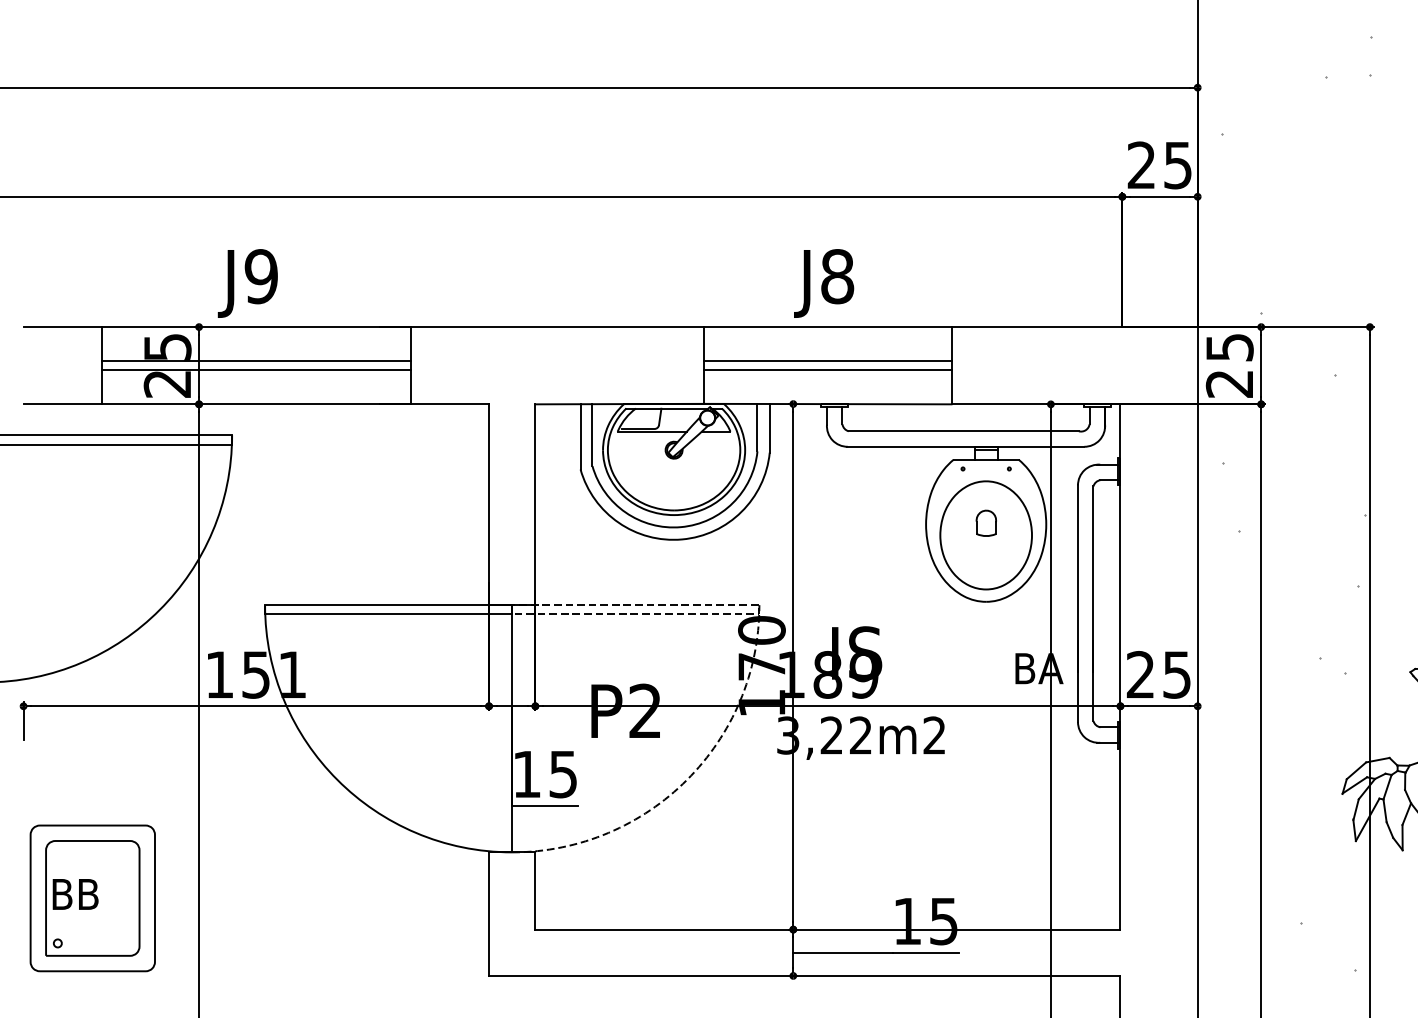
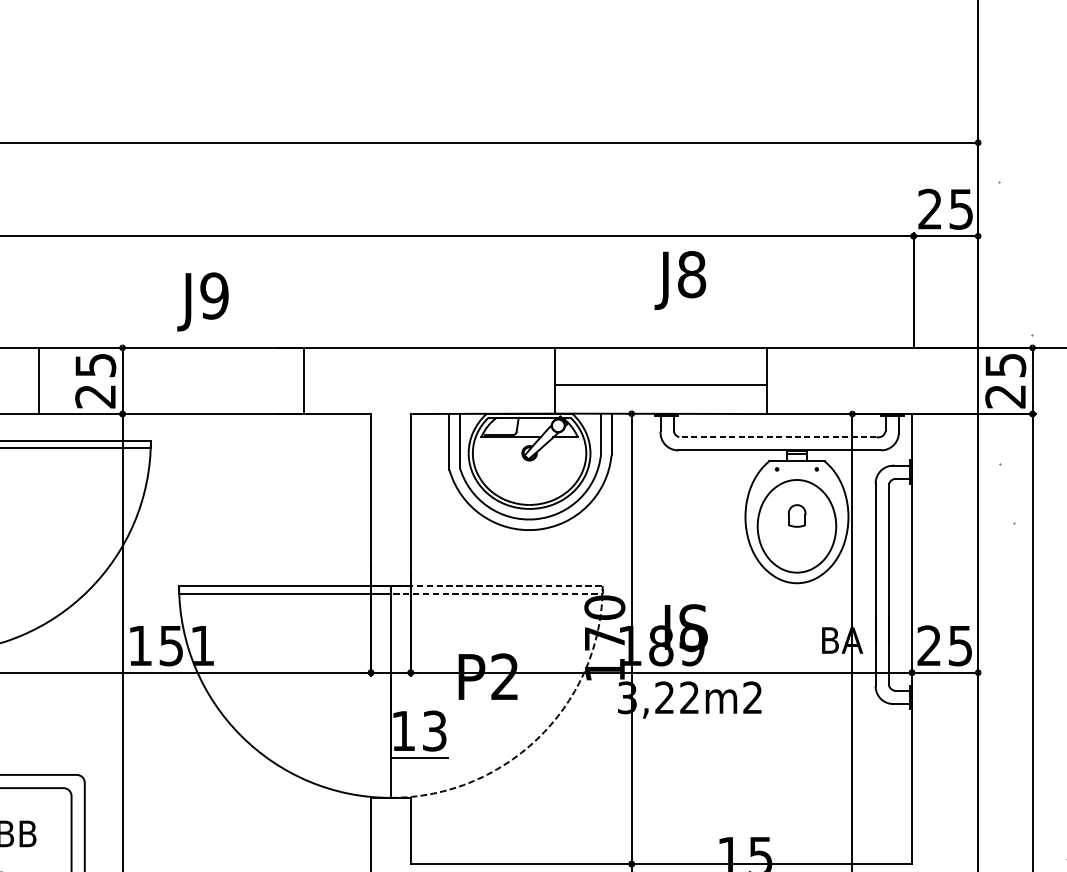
text: (247, 283) -> (202, 301), moved
text: (824, 283) -> (680, 280), moved
line: (255, 361) -> (170, 377), removed
line: (827, 361) -> (661, 377), removed
line: (255, 370) -> (170, 385), removed
line: (963, 431) -> (777, 437), solid -> dashed
text: (563, 773) -> (434, 730), 15 -> 13

